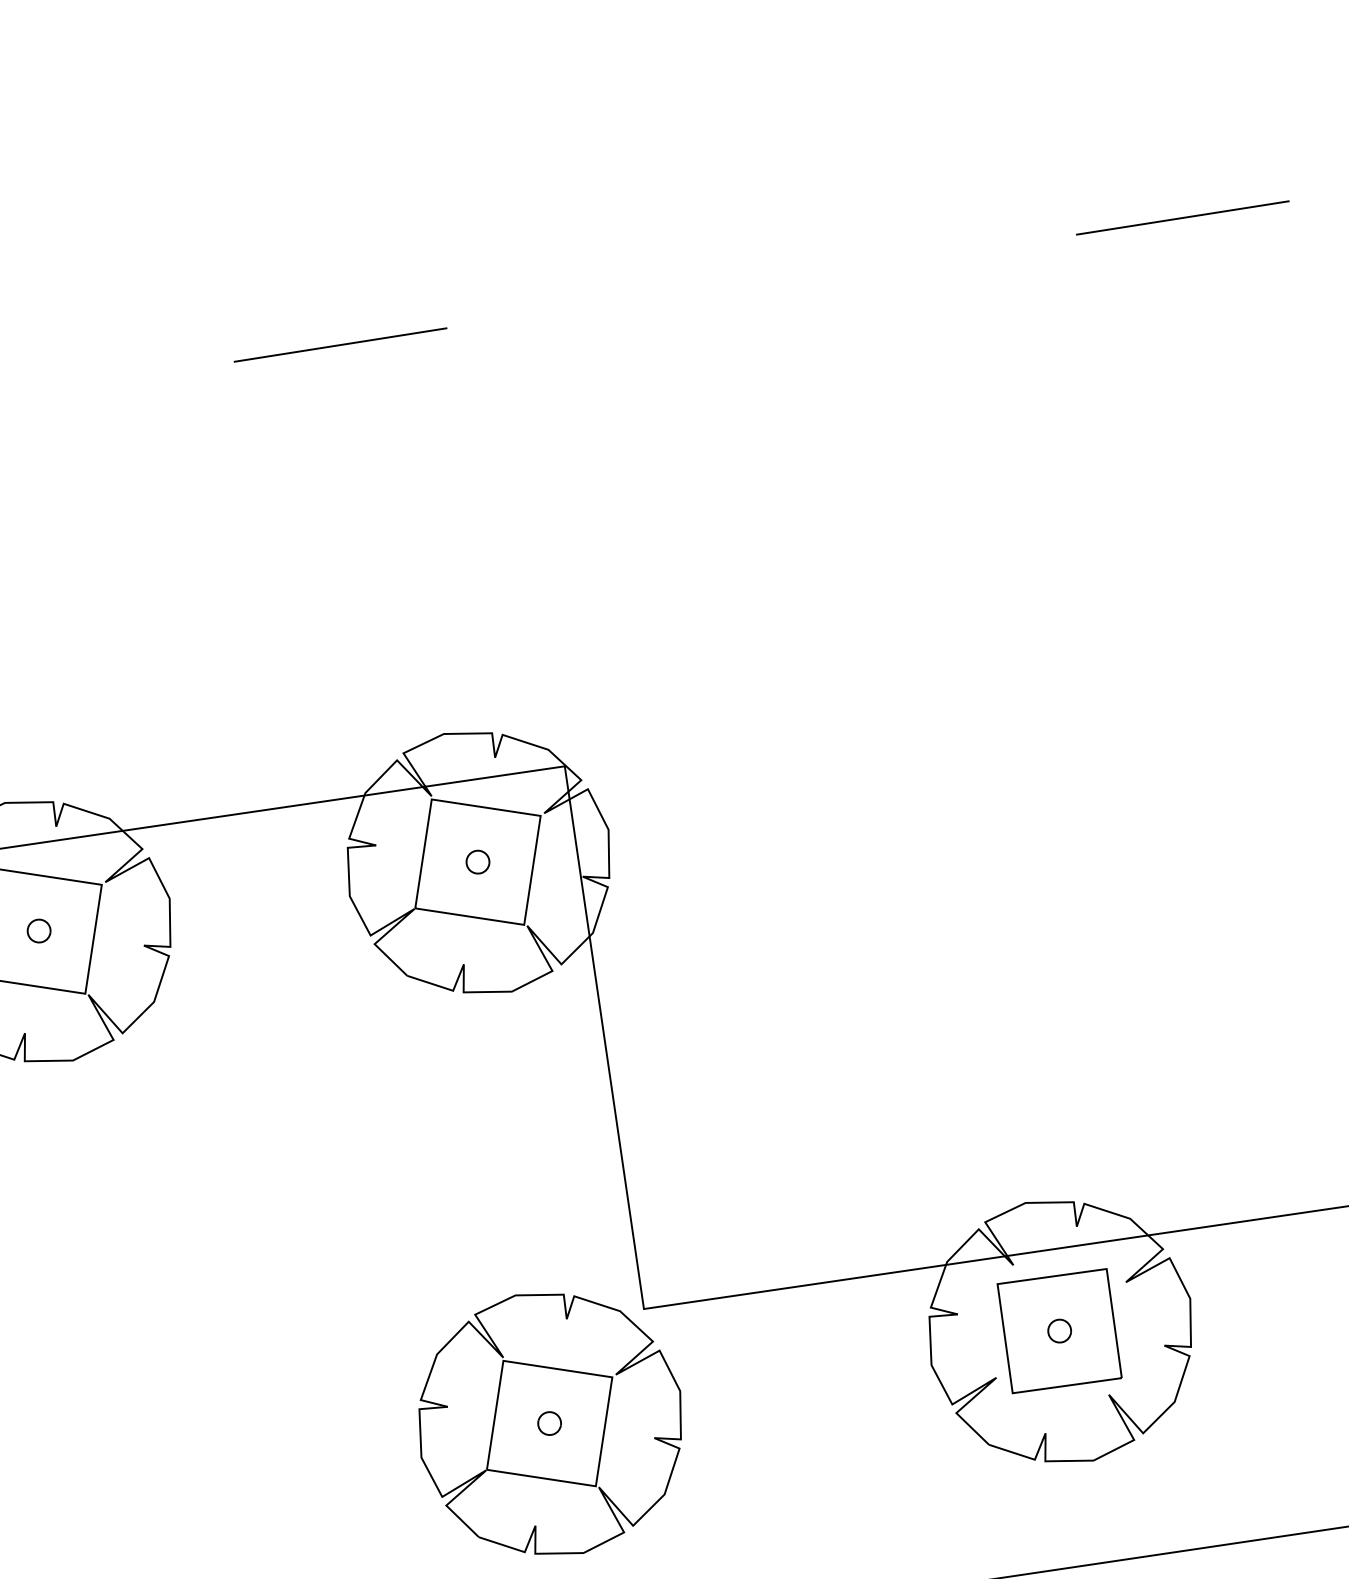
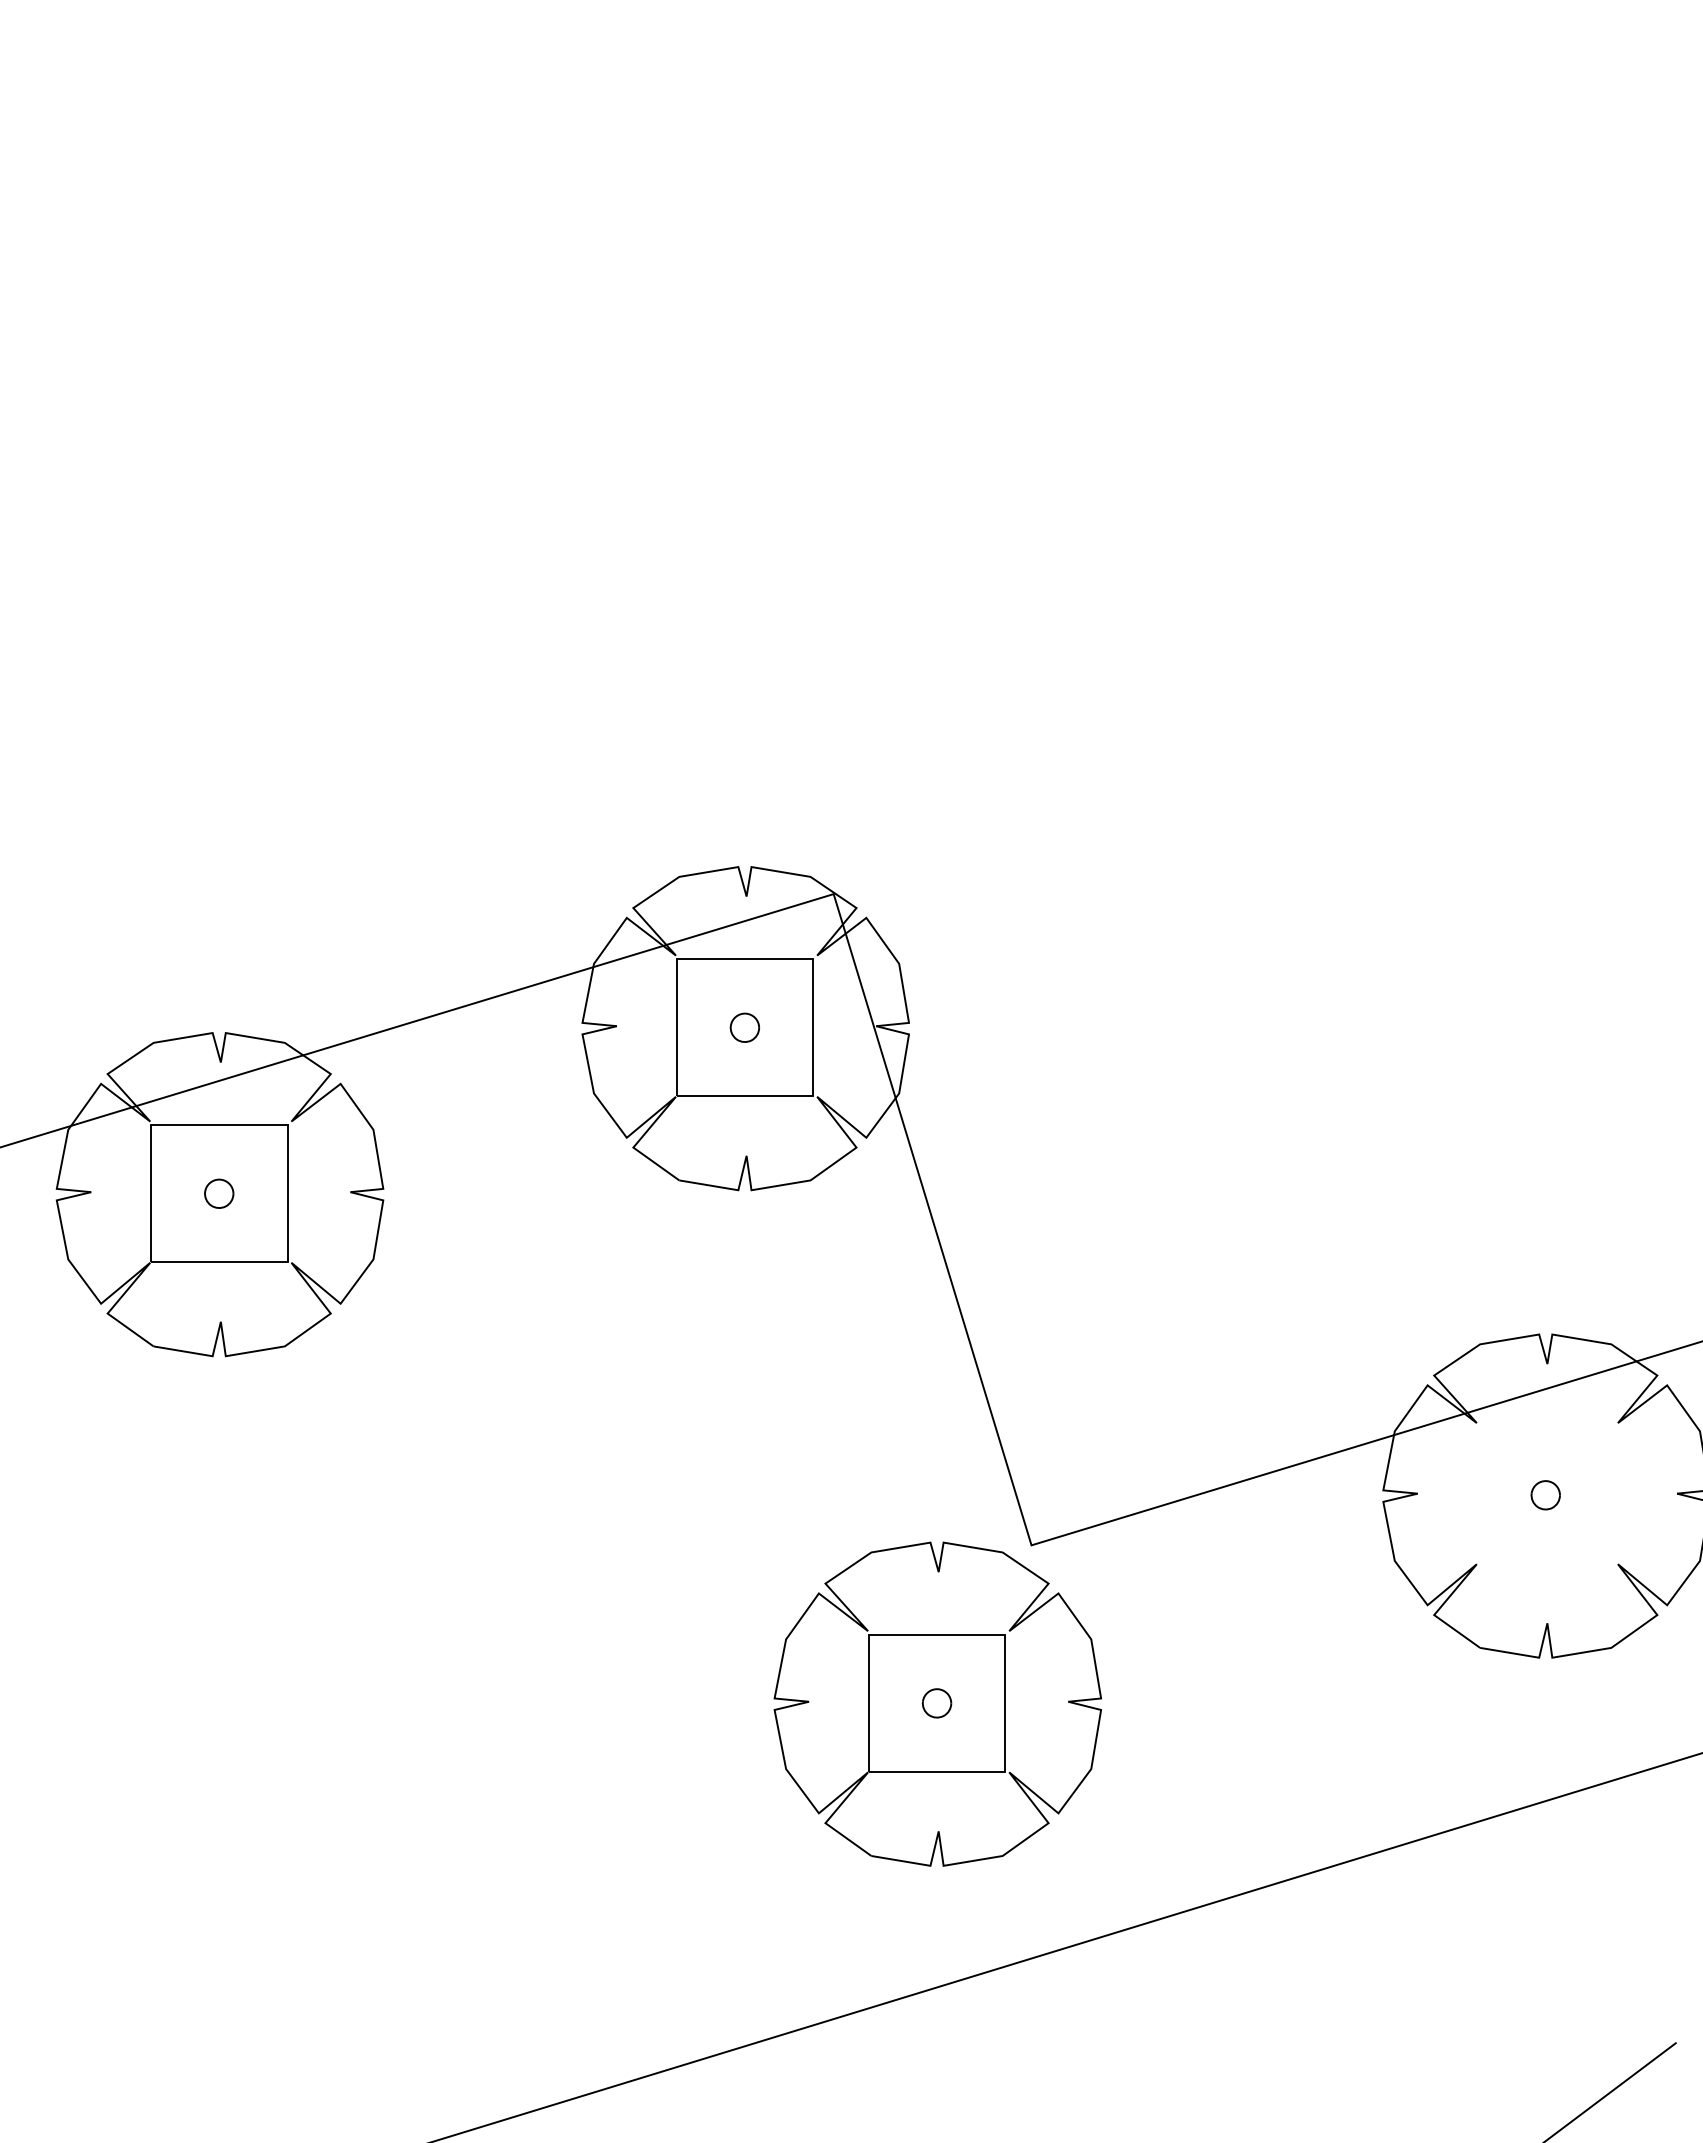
line: (1182, 217) -> (1489, 106), removed
line: (340, 344) -> (480, 418), removed
part: (1059, 1331) -> (1545, 1495), removed

